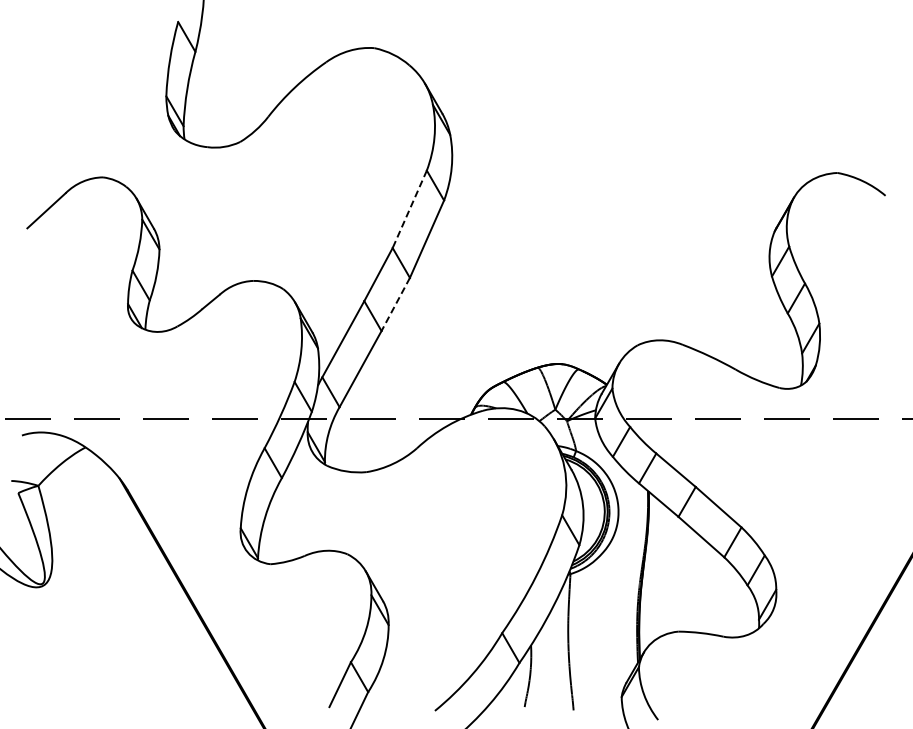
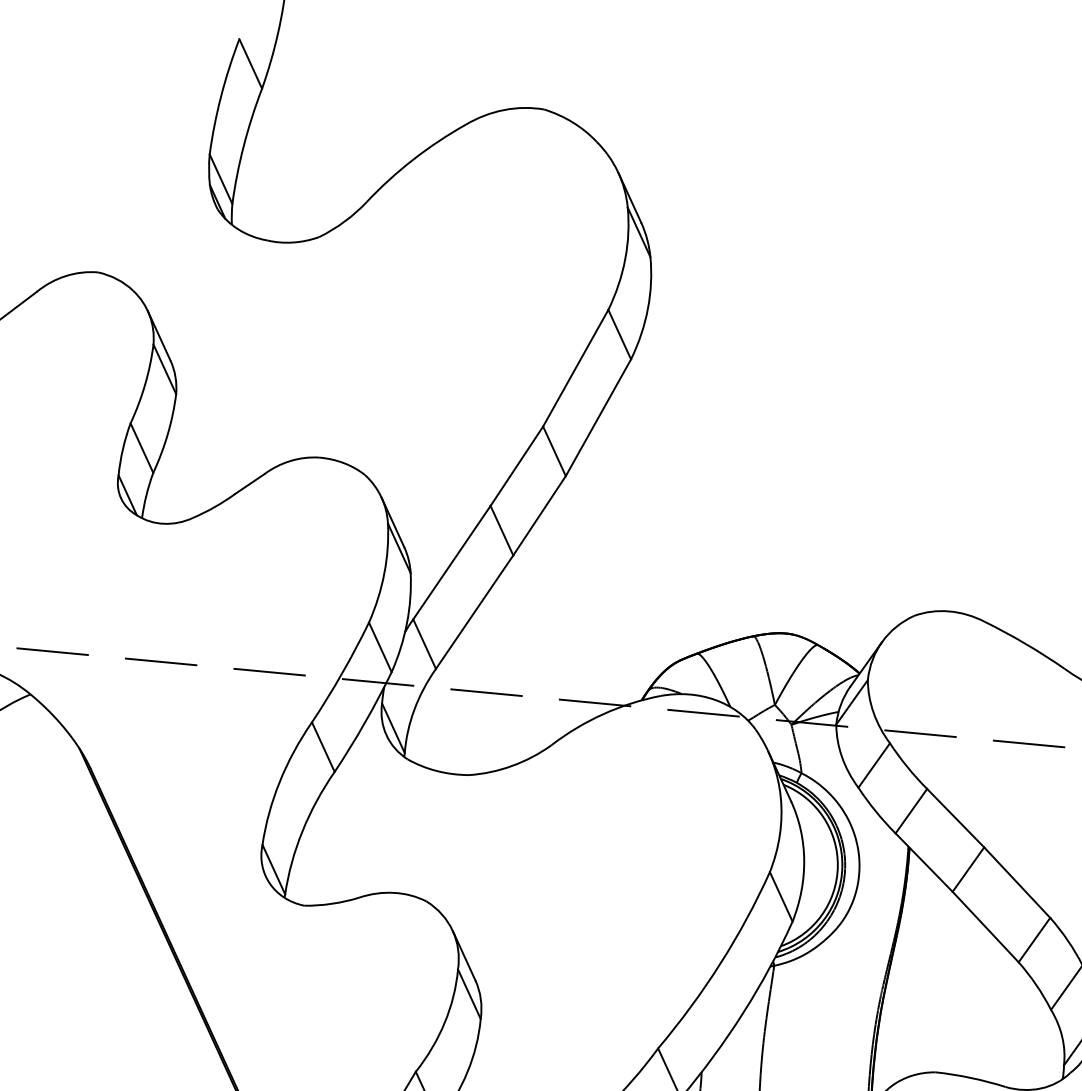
line: (409, 209) -> (575, 368), dashed -> solid
line: (395, 304) -> (539, 515), dashed -> solid

